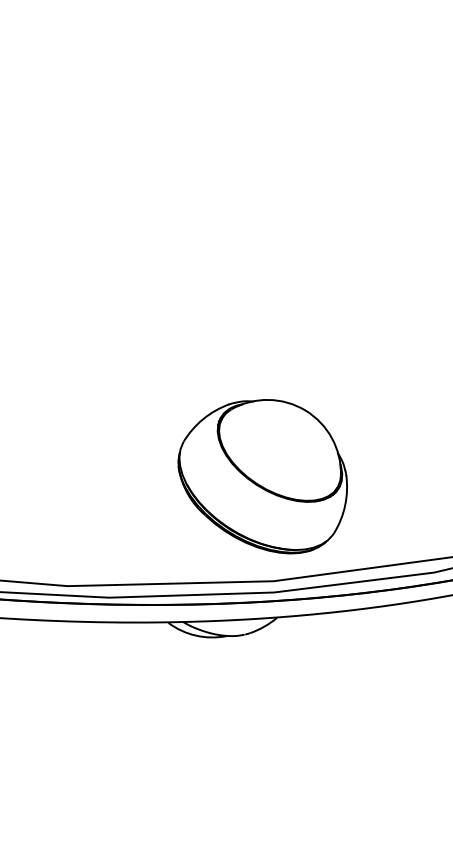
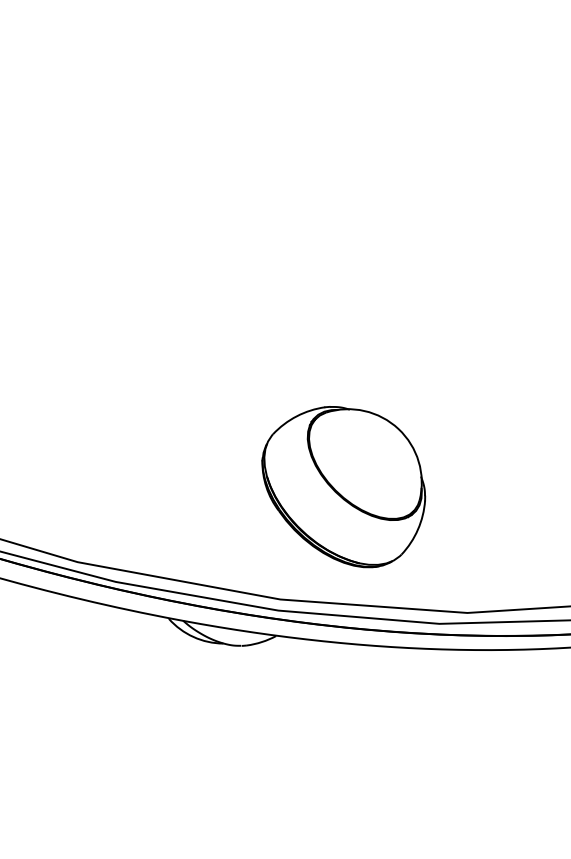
part: (263, 479) -> (343, 487), moved

